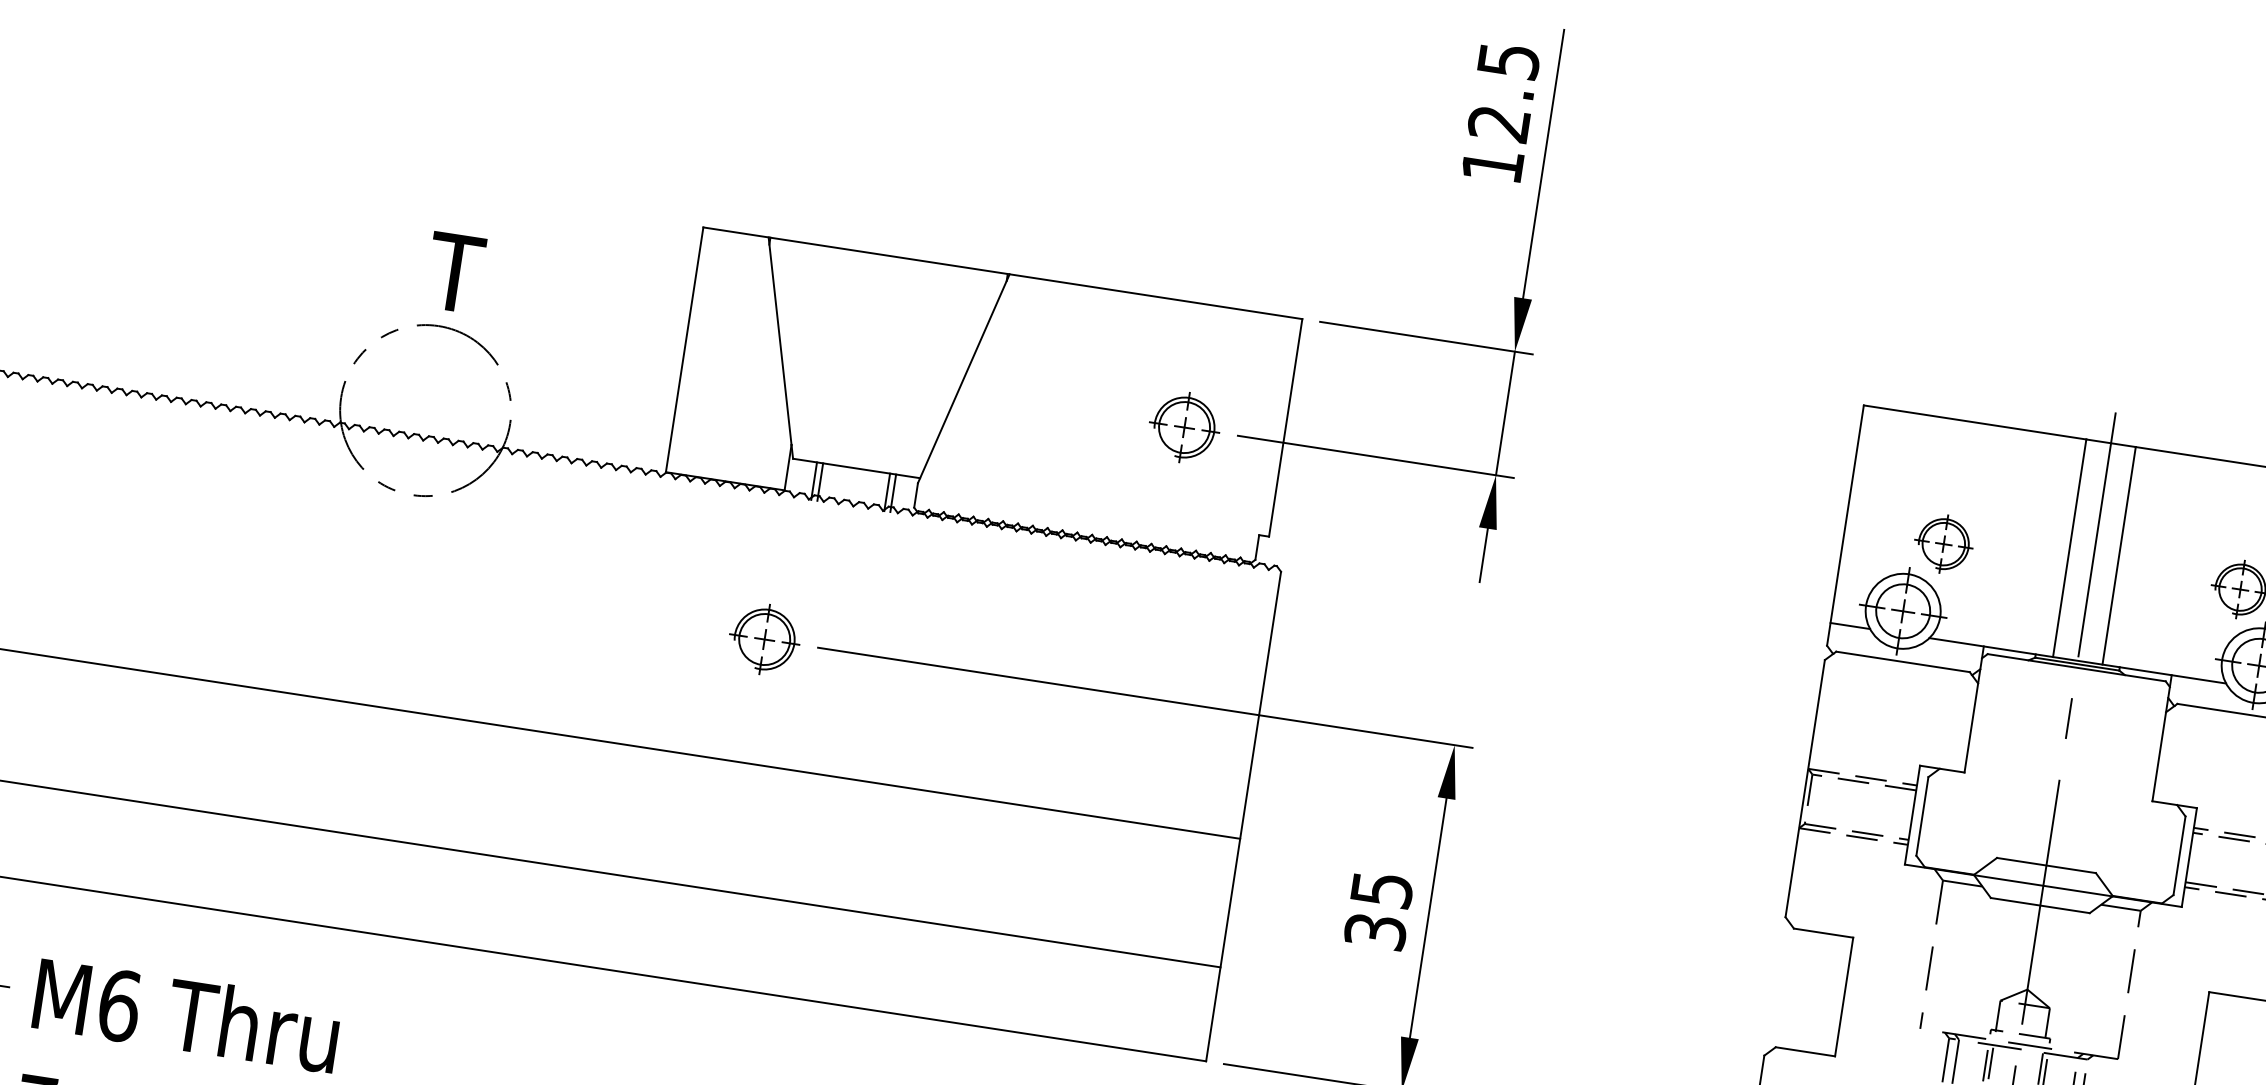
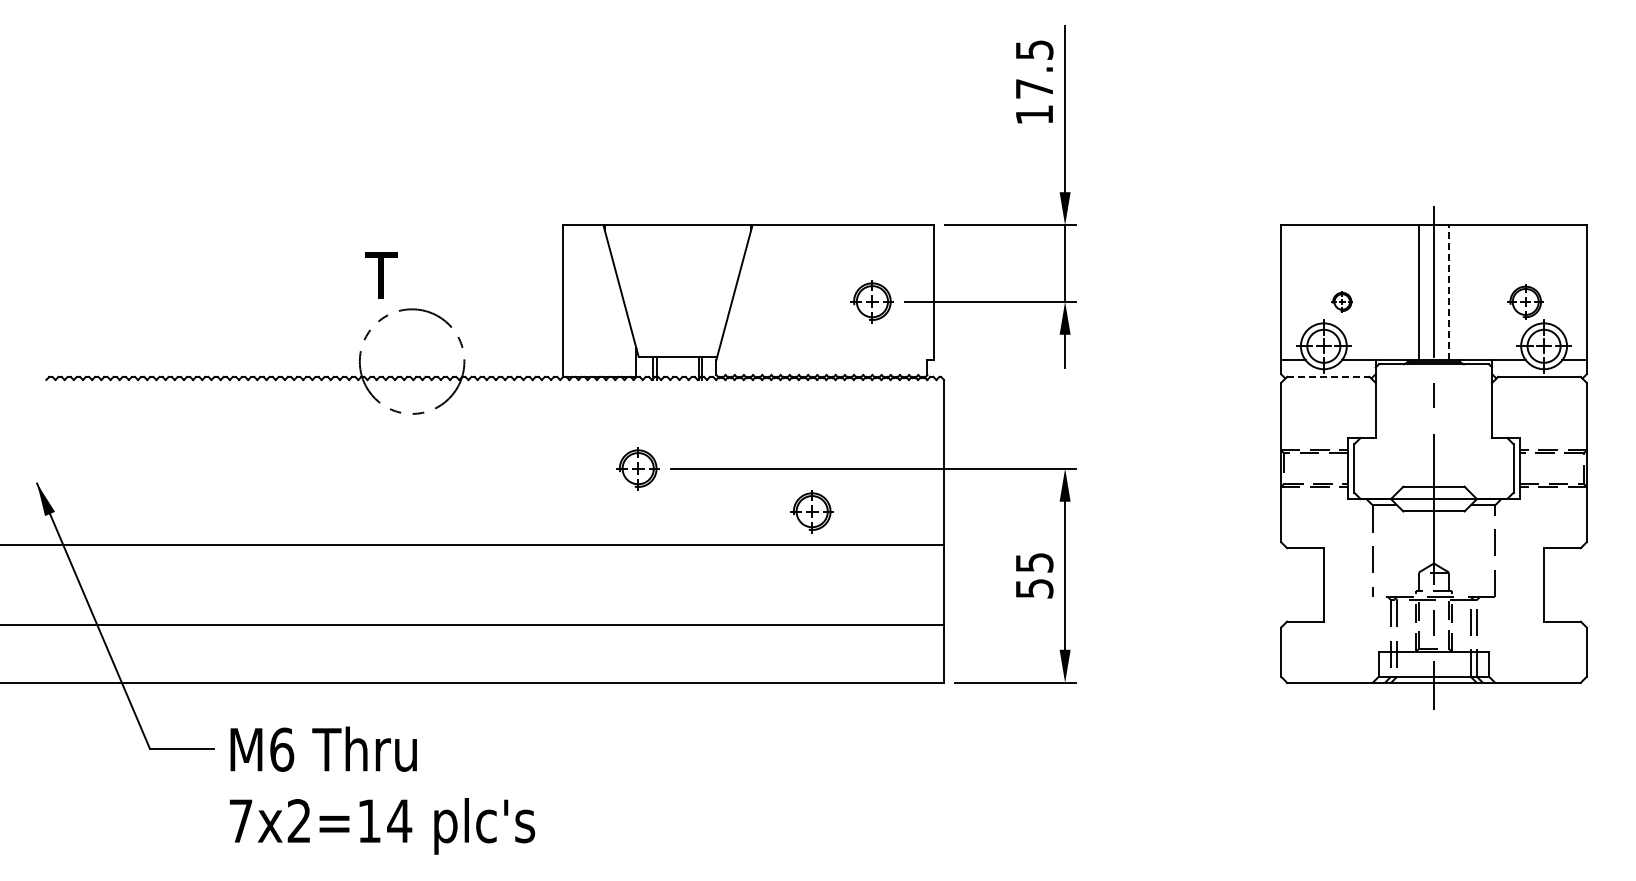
text: (1497, 122) -> (1033, 88), 12.5 -> 17.5
text: (455, 272) -> (381, 275), moved
part: (1944, 543) -> (1342, 301), size x0.6
line: (2119, 555) -> (1449, 292), solid -> dashed
line: (1903, 661) -> (1328, 376), solid -> dashed
part: (1034, 751) -> (811, 511), added
text: (1373, 930) -> (1033, 588), 35 -> 55

